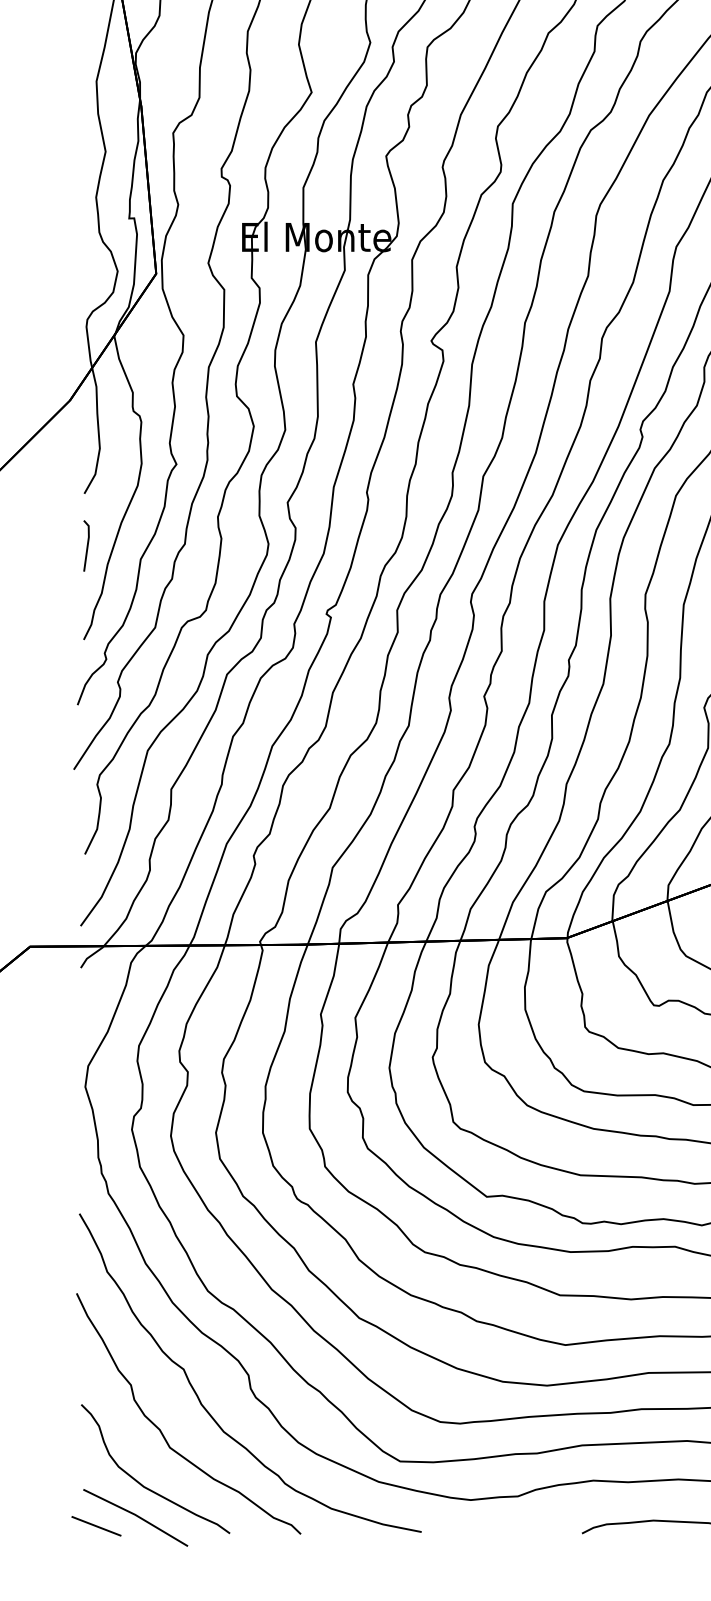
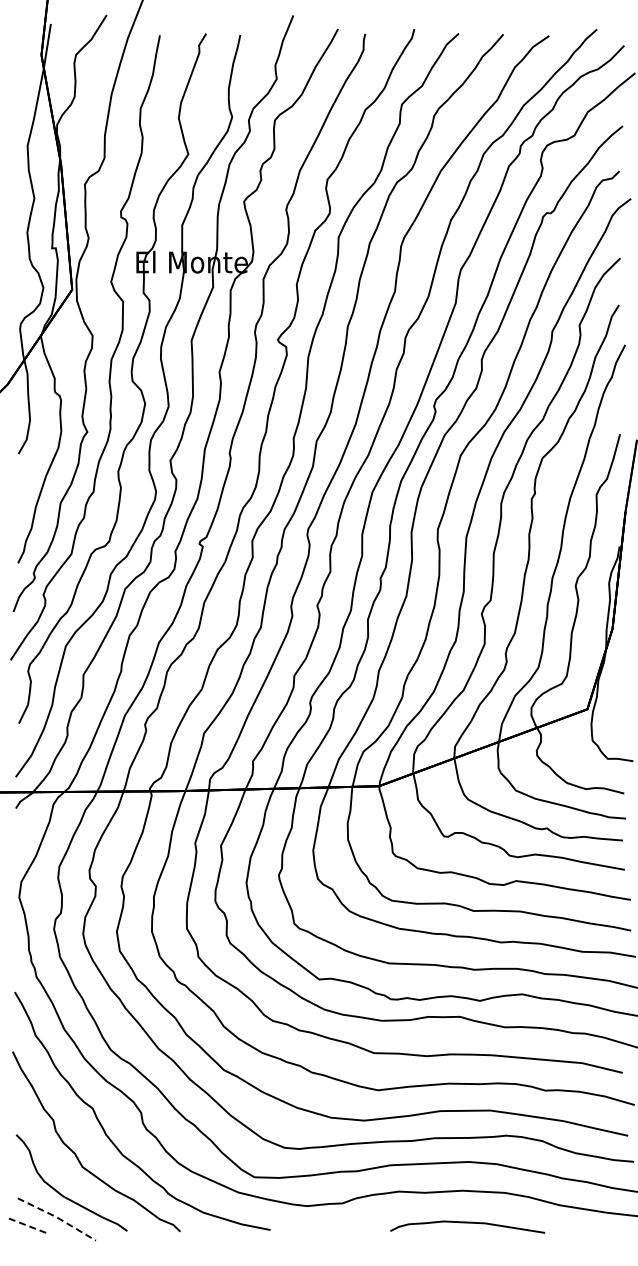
line: (87, 545) -> (20, 492), removed
line: (136, 1515) -> (57, 1217), solid -> dashed
line: (96, 1525) -> (27, 1225), solid -> dashed

